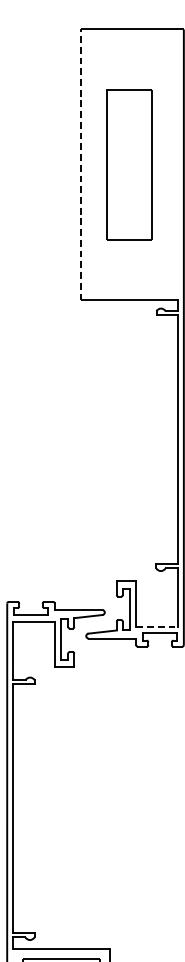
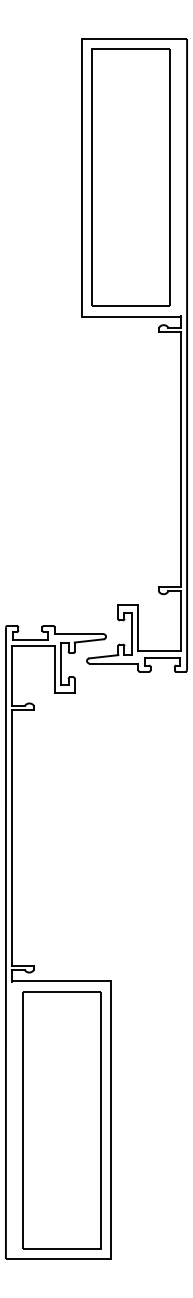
line: (81, 164) -> (82, 177), dashed -> solid
part: (128, 164) -> (130, 177), size x1.67
line: (156, 626) -> (159, 651), dashed -> solid

